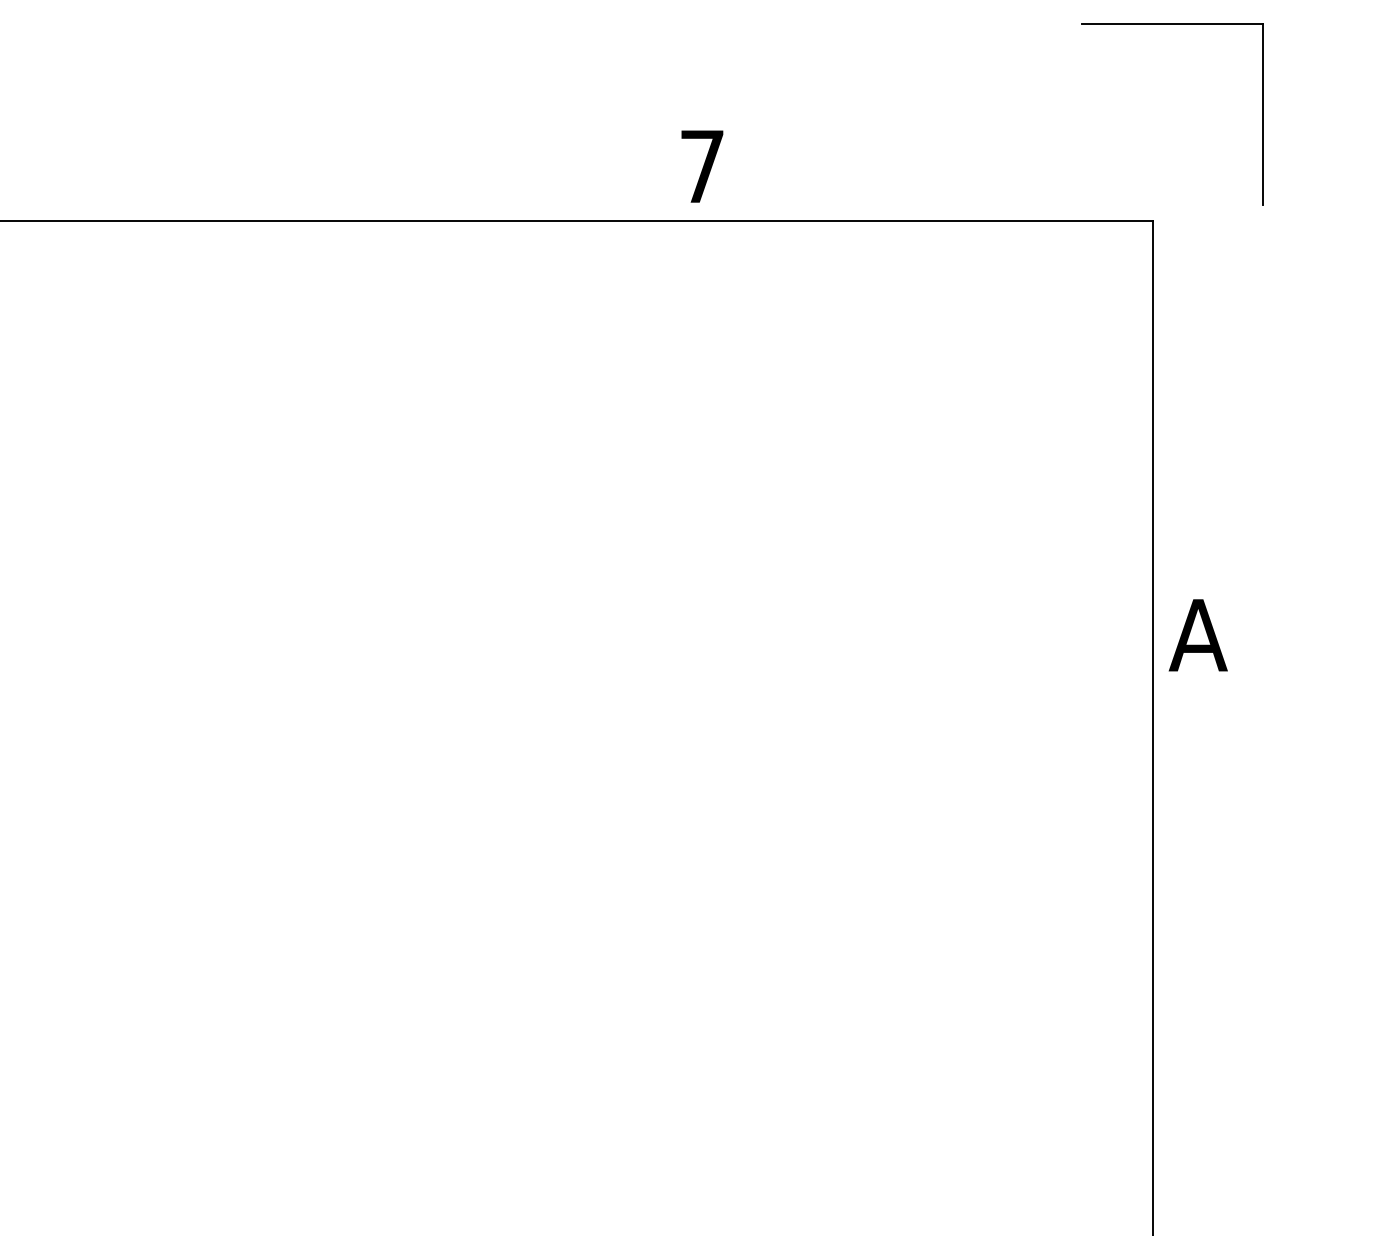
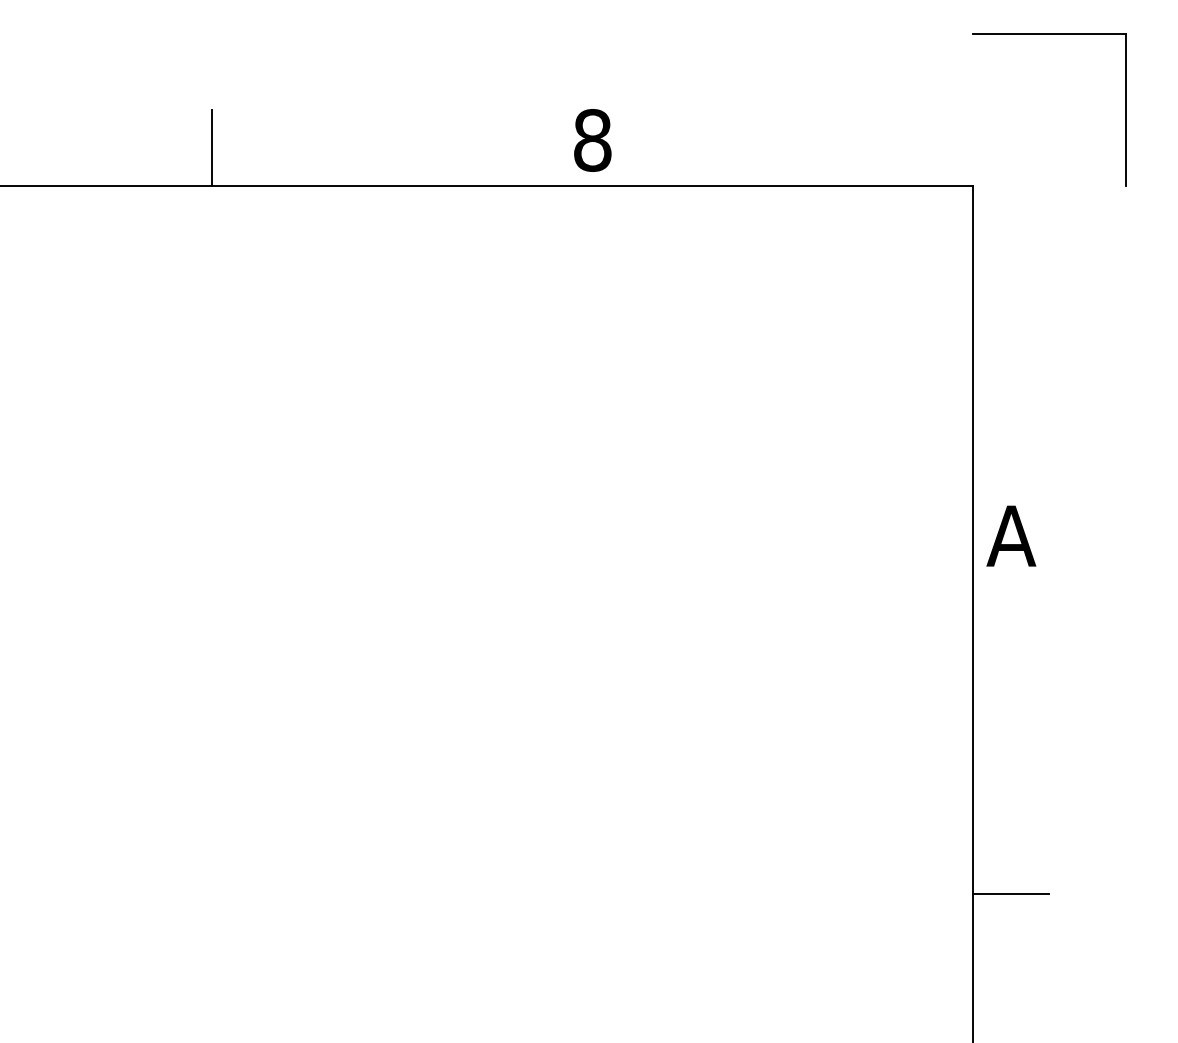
part: (1172, 24) -> (1049, 33), moved
text: (702, 166) -> (592, 140), 7 -> 8
line: (251, 175) -> (212, 147), added
line: (1198, 1058) -> (1011, 893), added

